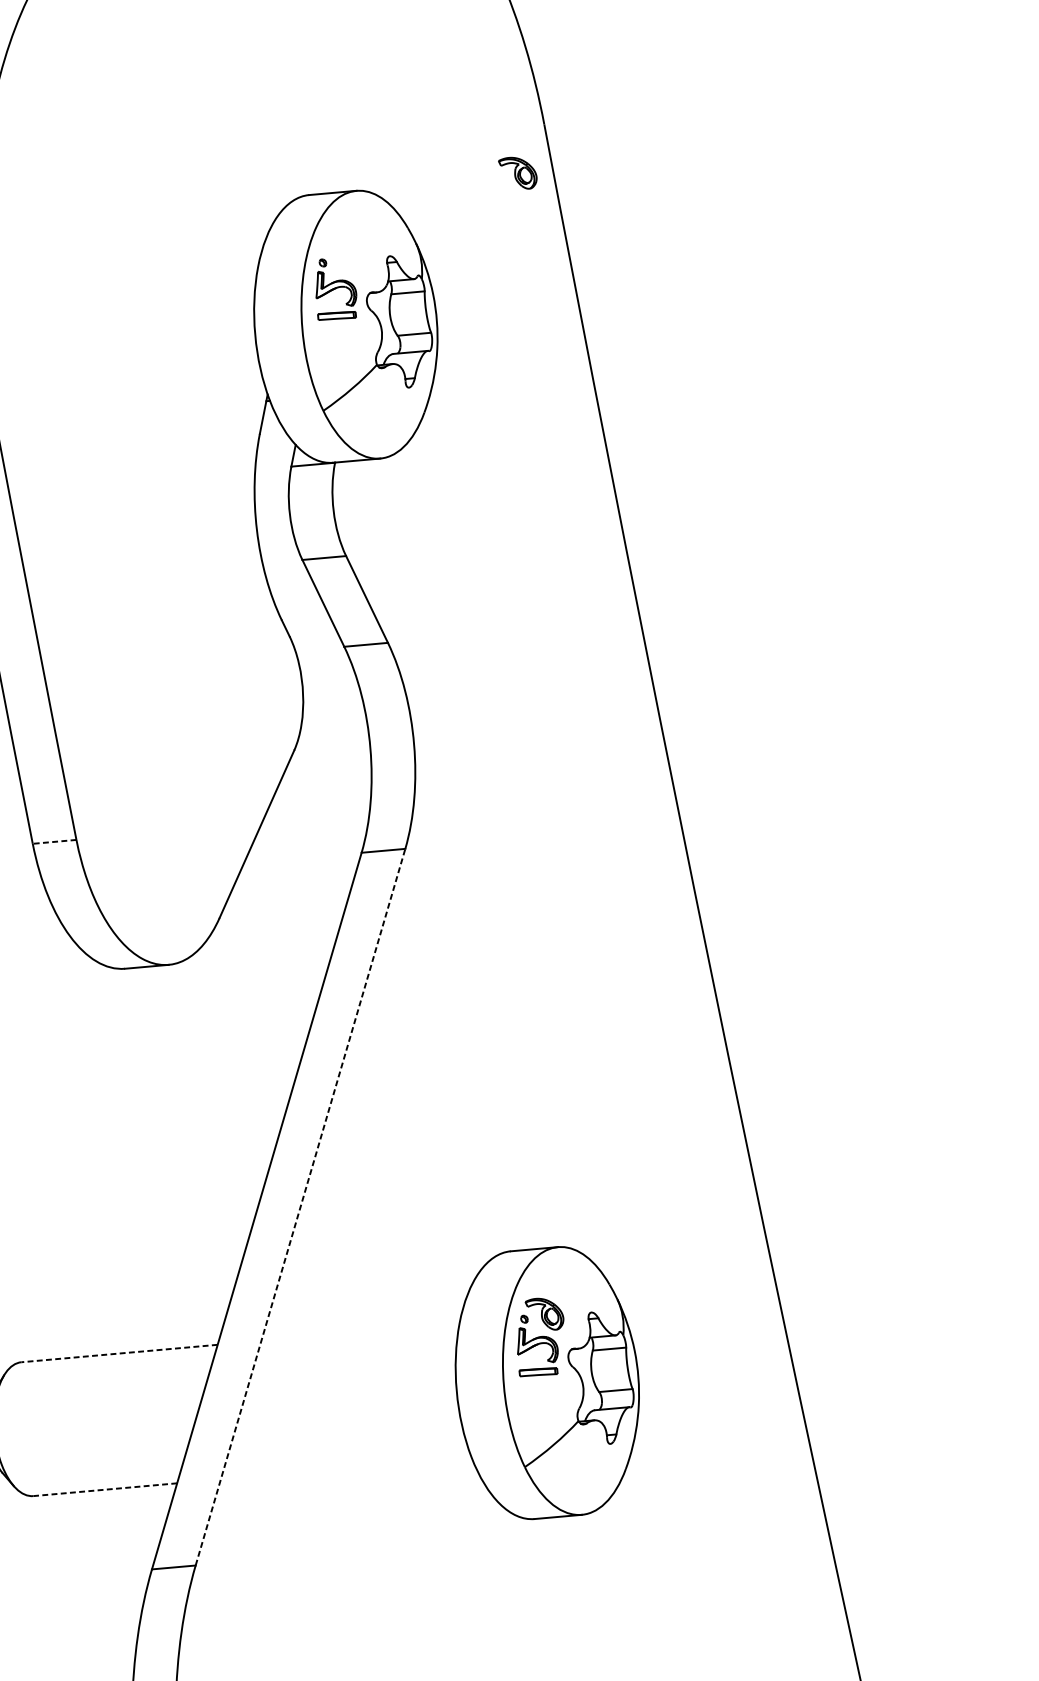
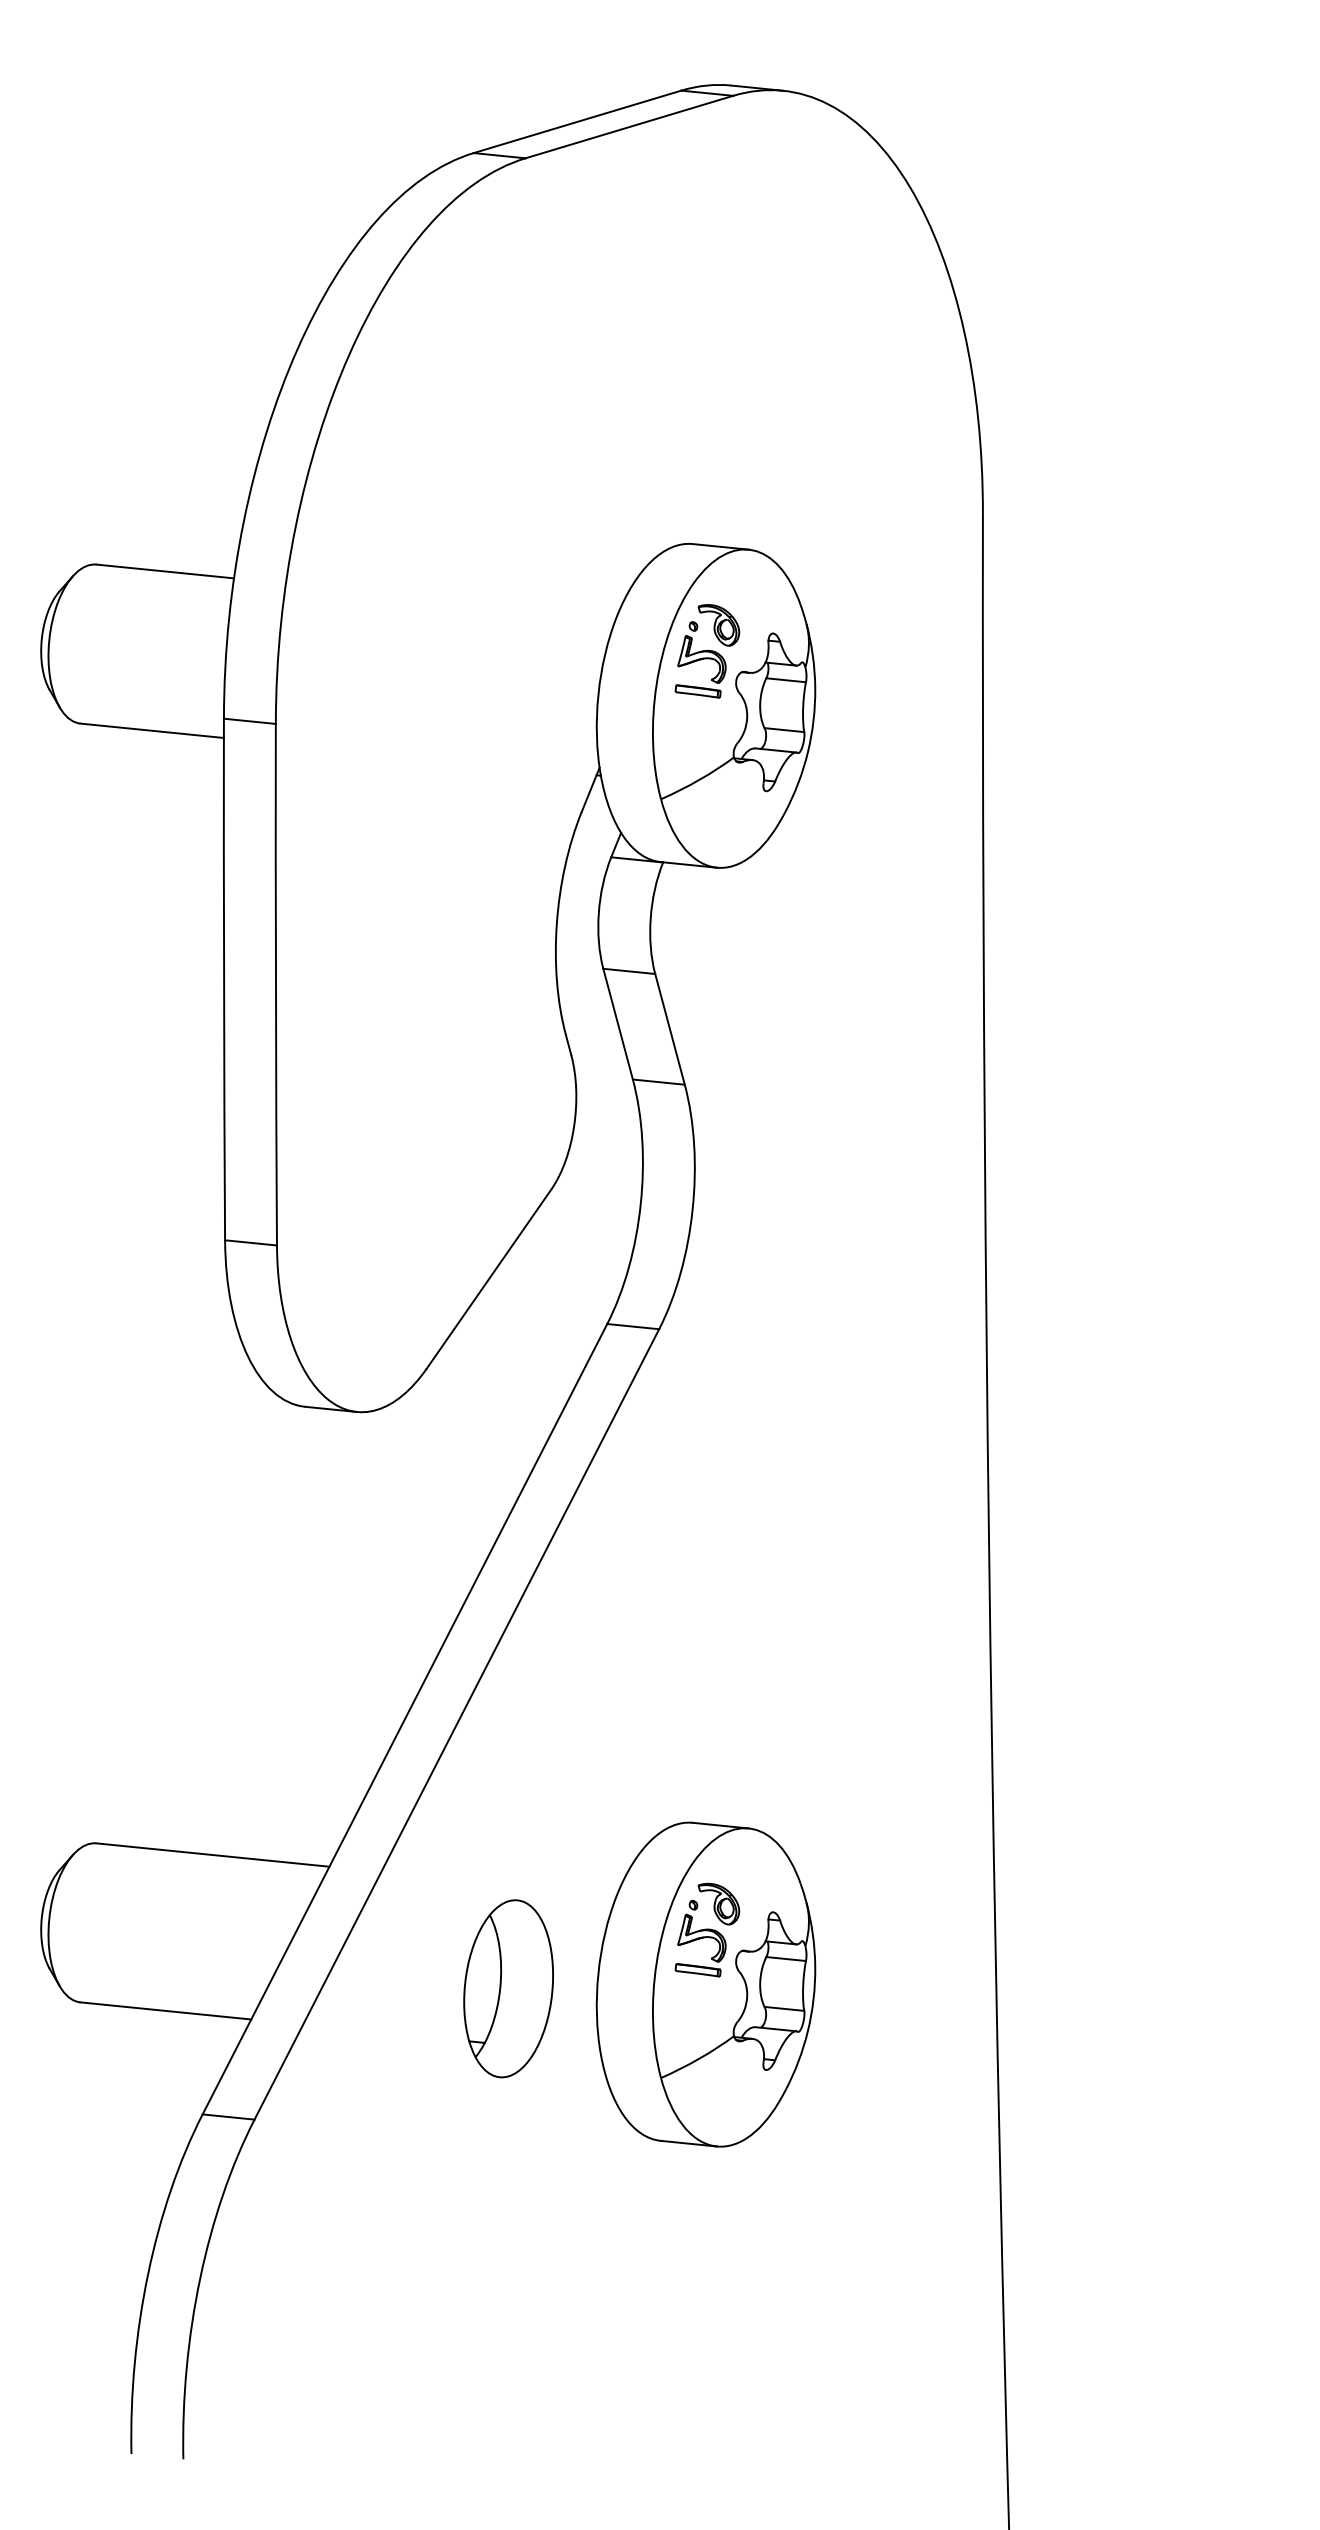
part: (518, 173) -> (718, 625), moved
line: (54, 841) -> (250, 1242), dashed -> solid
line: (300, 1207) -> (456, 1724), dashed -> solid
line: (119, 1353) -> (212, 1854), dashed -> solid
part: (384, 1417) -> (508, 1988), added
line: (104, 1489) -> (165, 2010), dashed -> solid

